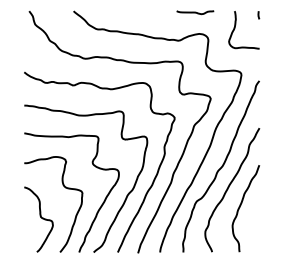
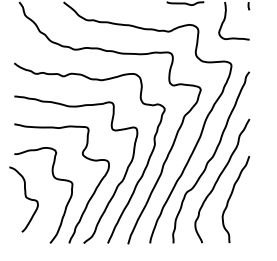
curve: (40, 217) -> (25, 197), moved

